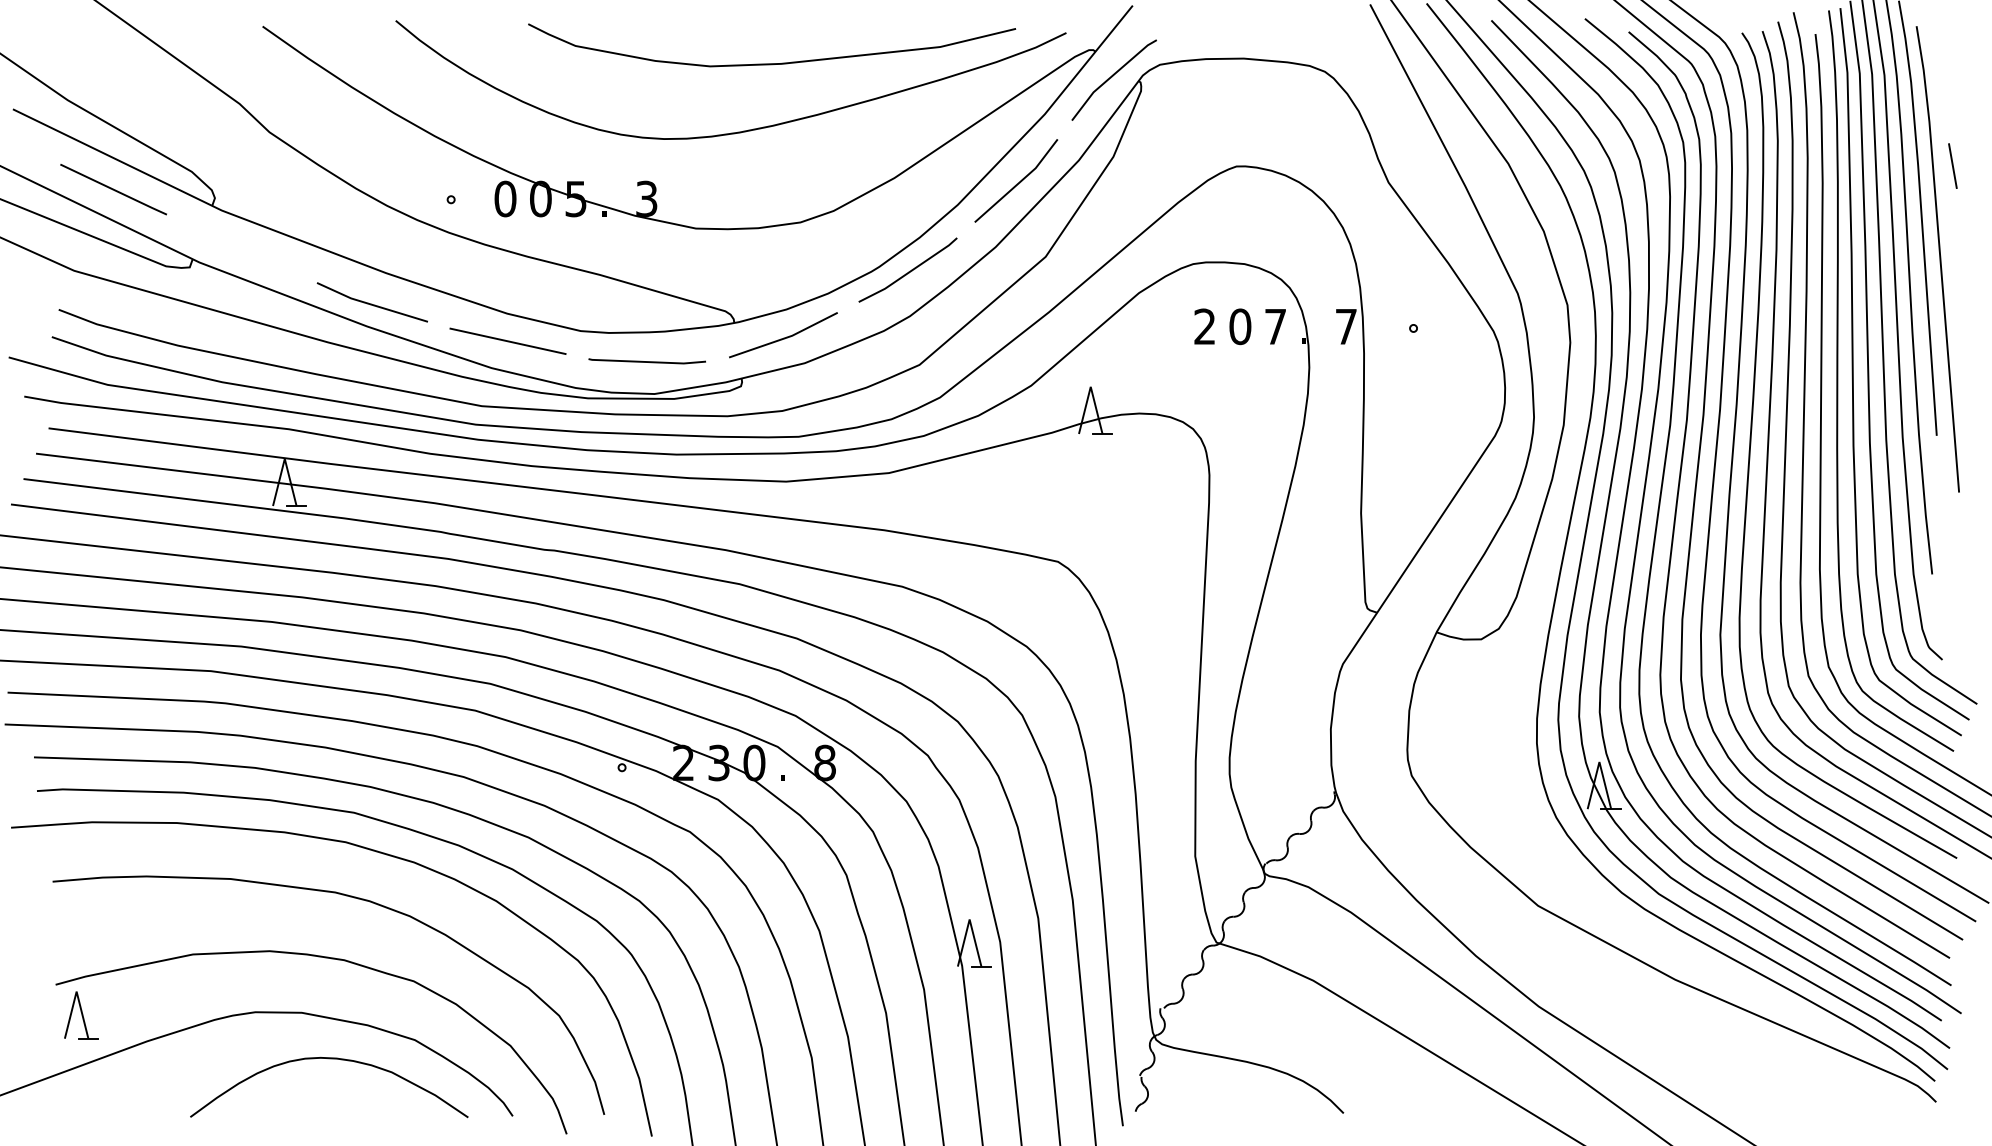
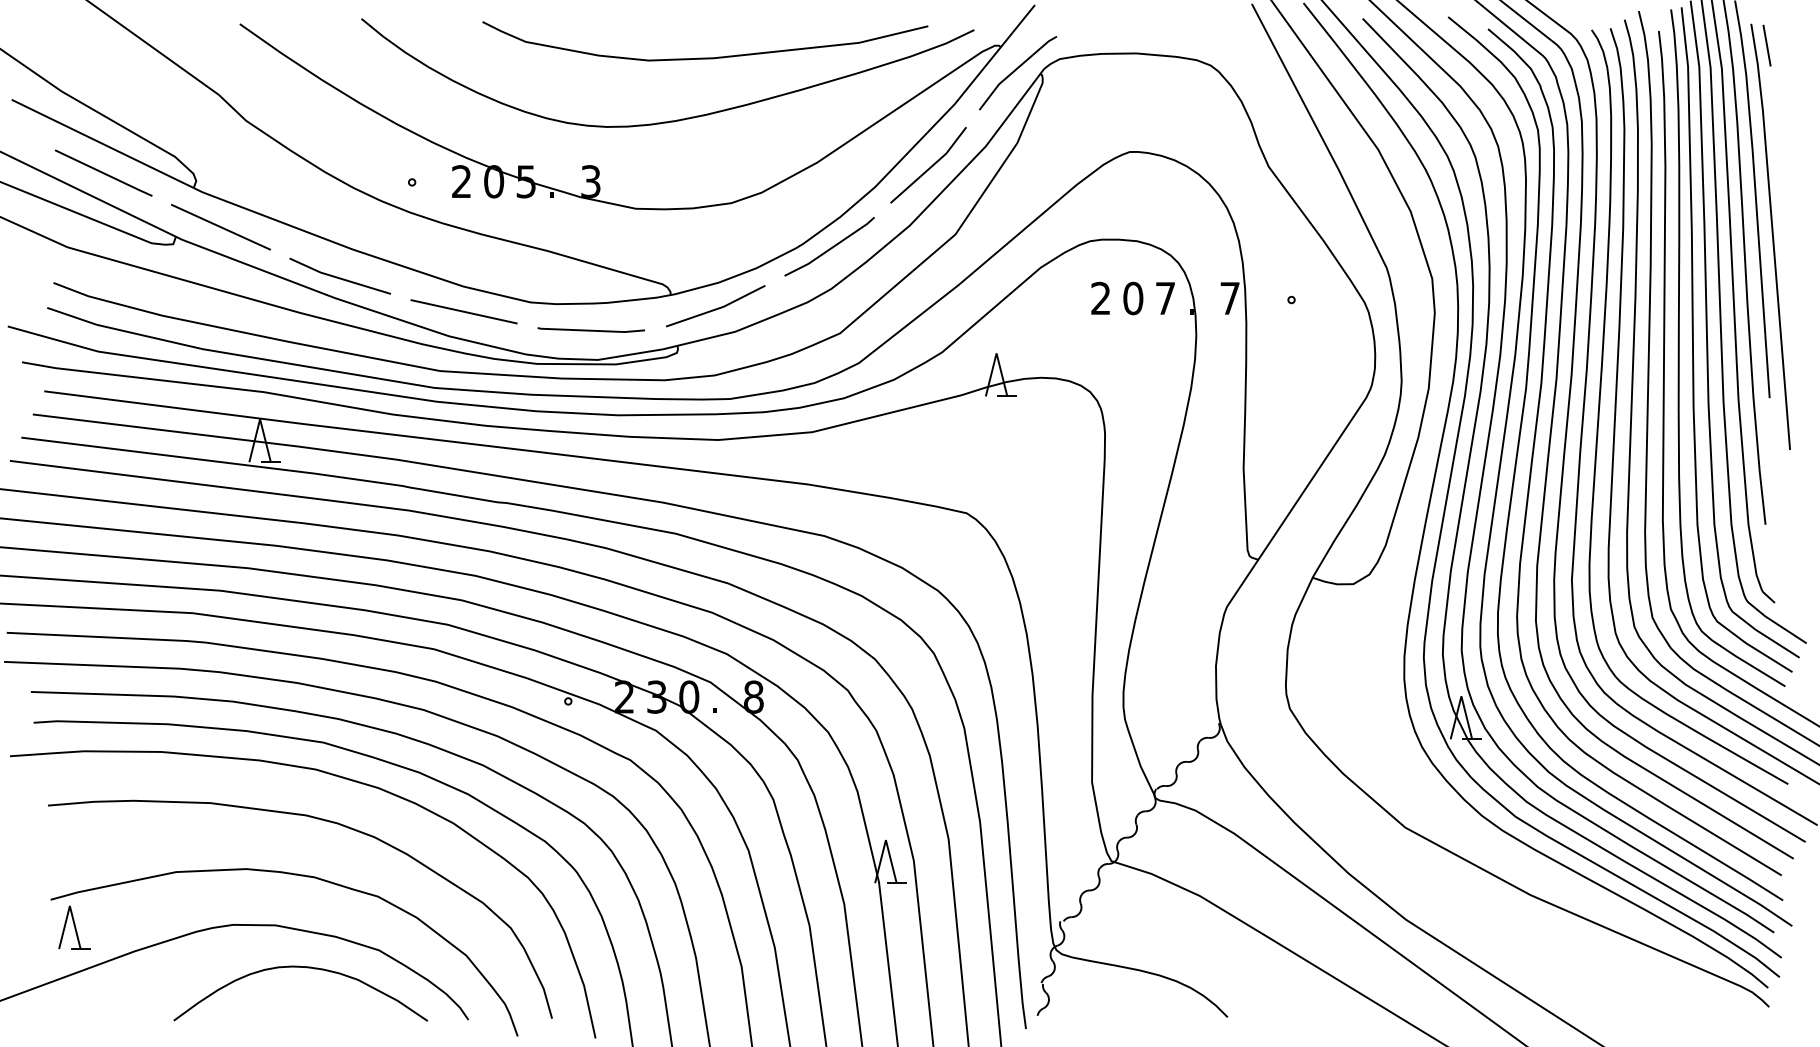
line: (1952, 165) -> (1766, 45), moved
text: (505, 198) -> (461, 181), 0 -> 2
line: (241, 248) -> (220, 226), added

